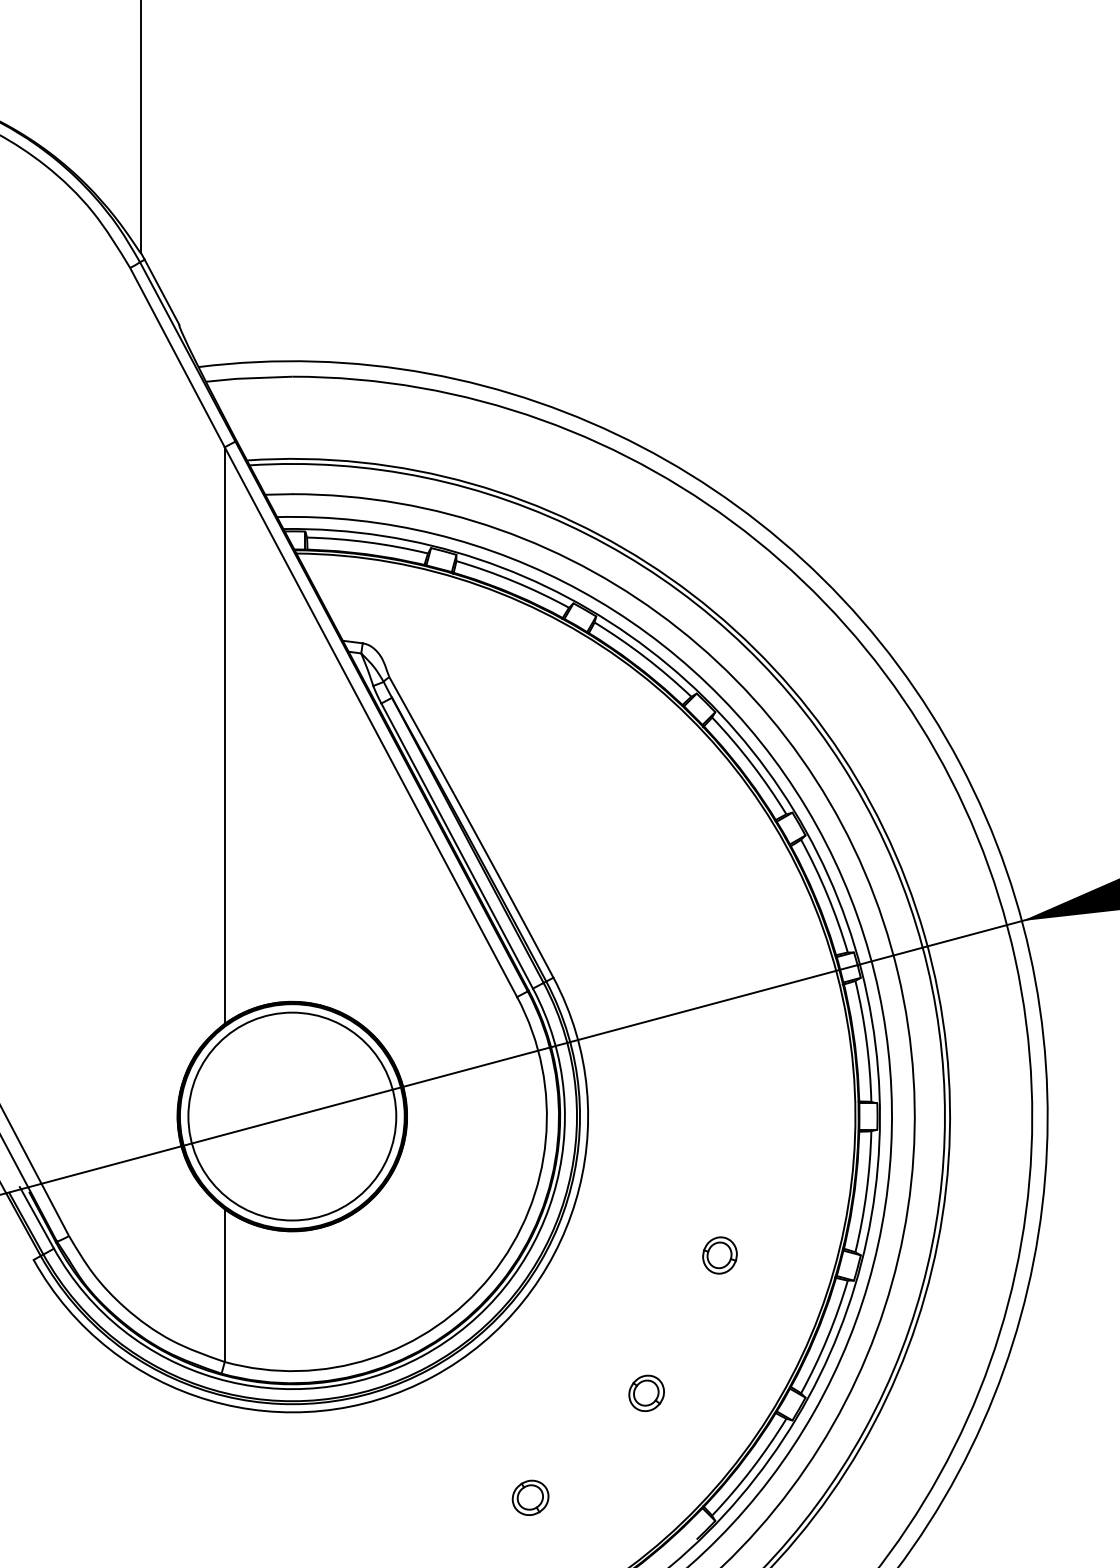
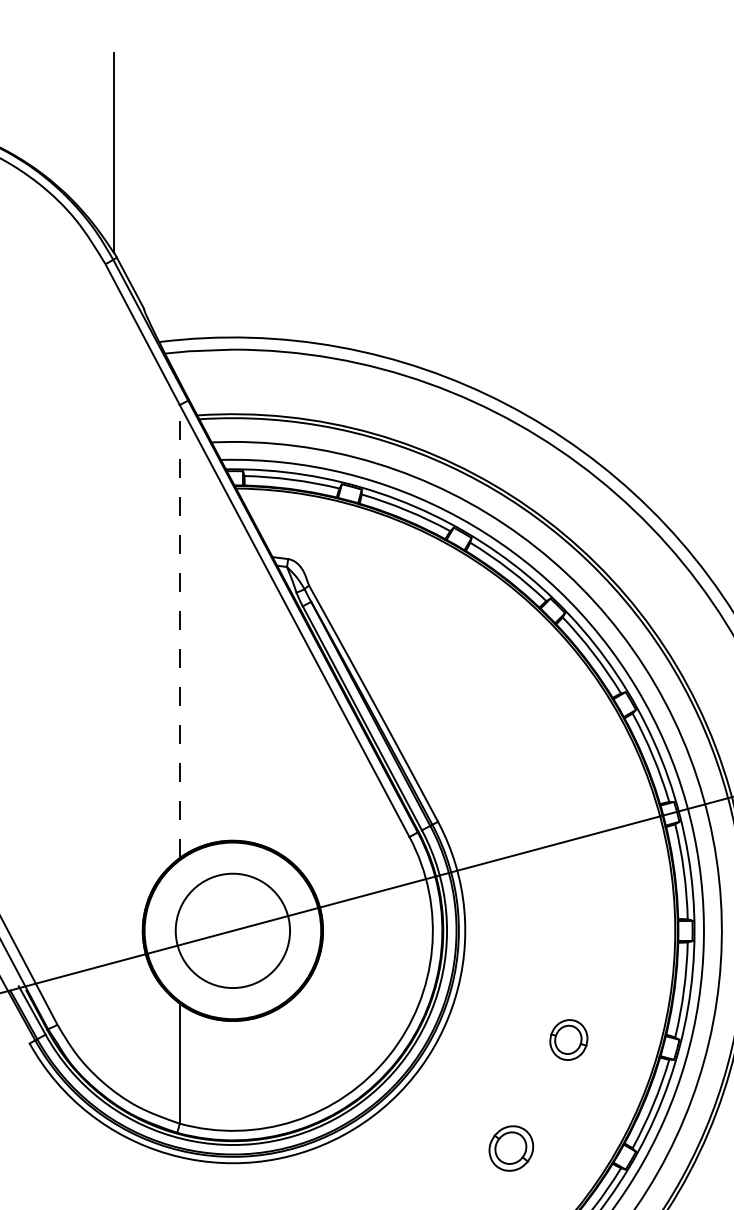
line: (224, 735) -> (179, 631), solid -> dashed
circle: (292, 1116) -> (233, 930), size x0.7
part: (719, 1255) -> (568, 1040), size x1.4
part: (646, 1392) -> (511, 1147), size x1.6

